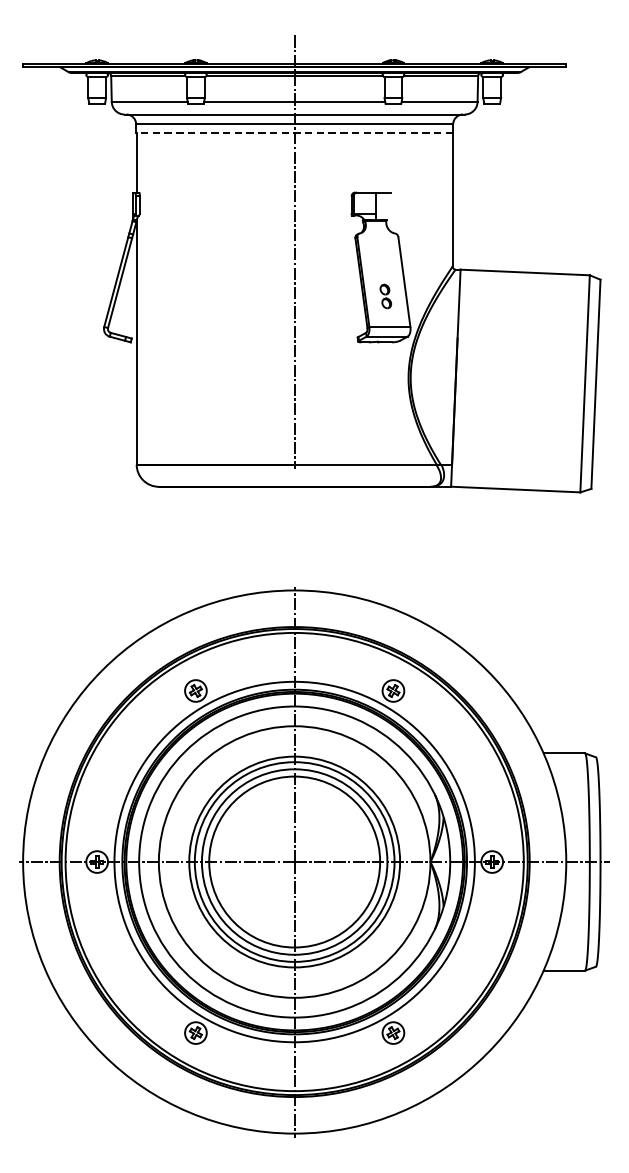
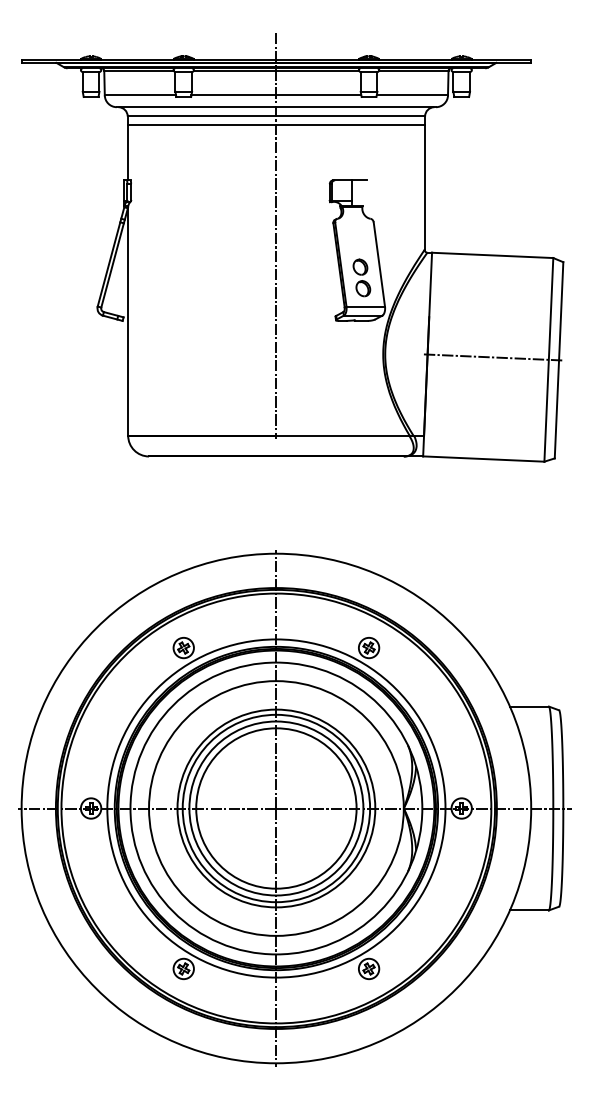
line: (294, 132) -> (276, 124), dashed -> solid
part: (385, 296) -> (361, 277), size x1.67
line: (525, 381) -> (492, 357), added

